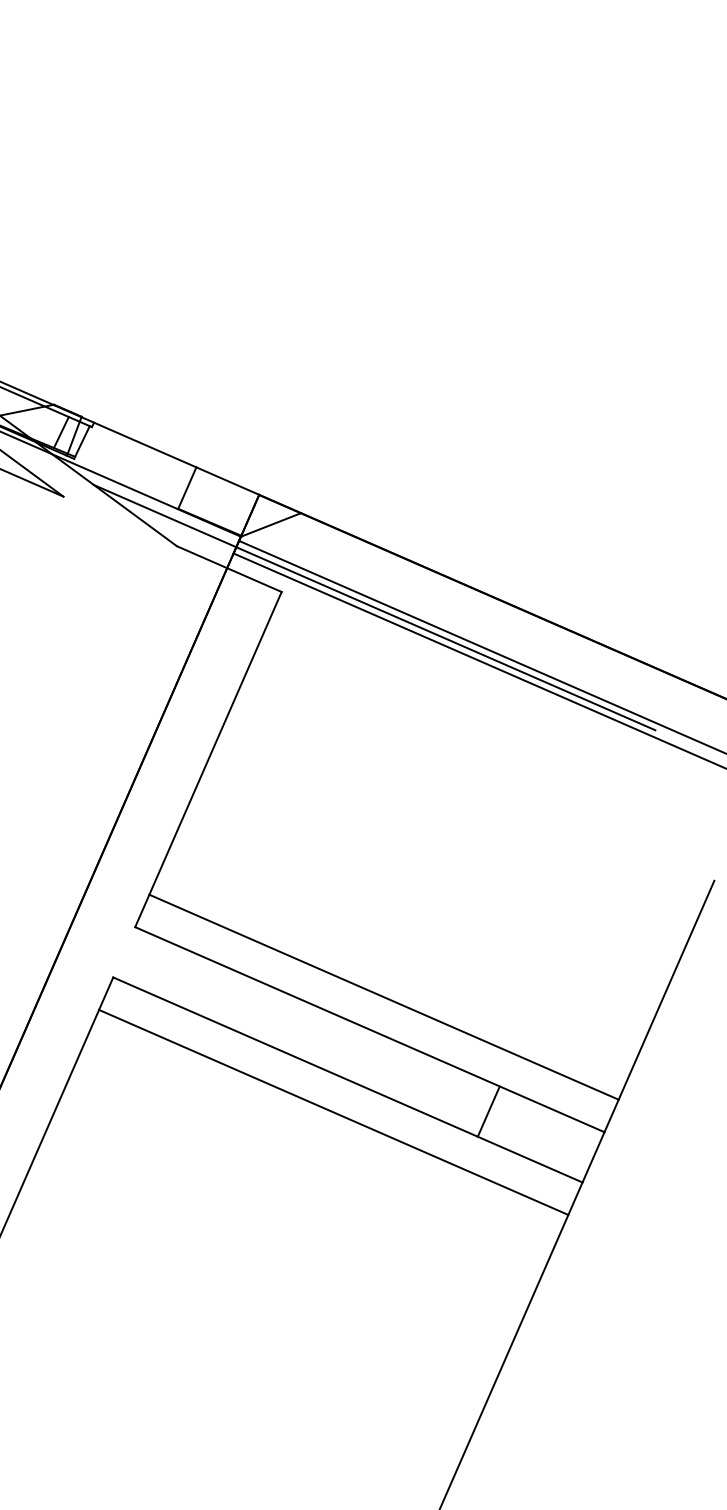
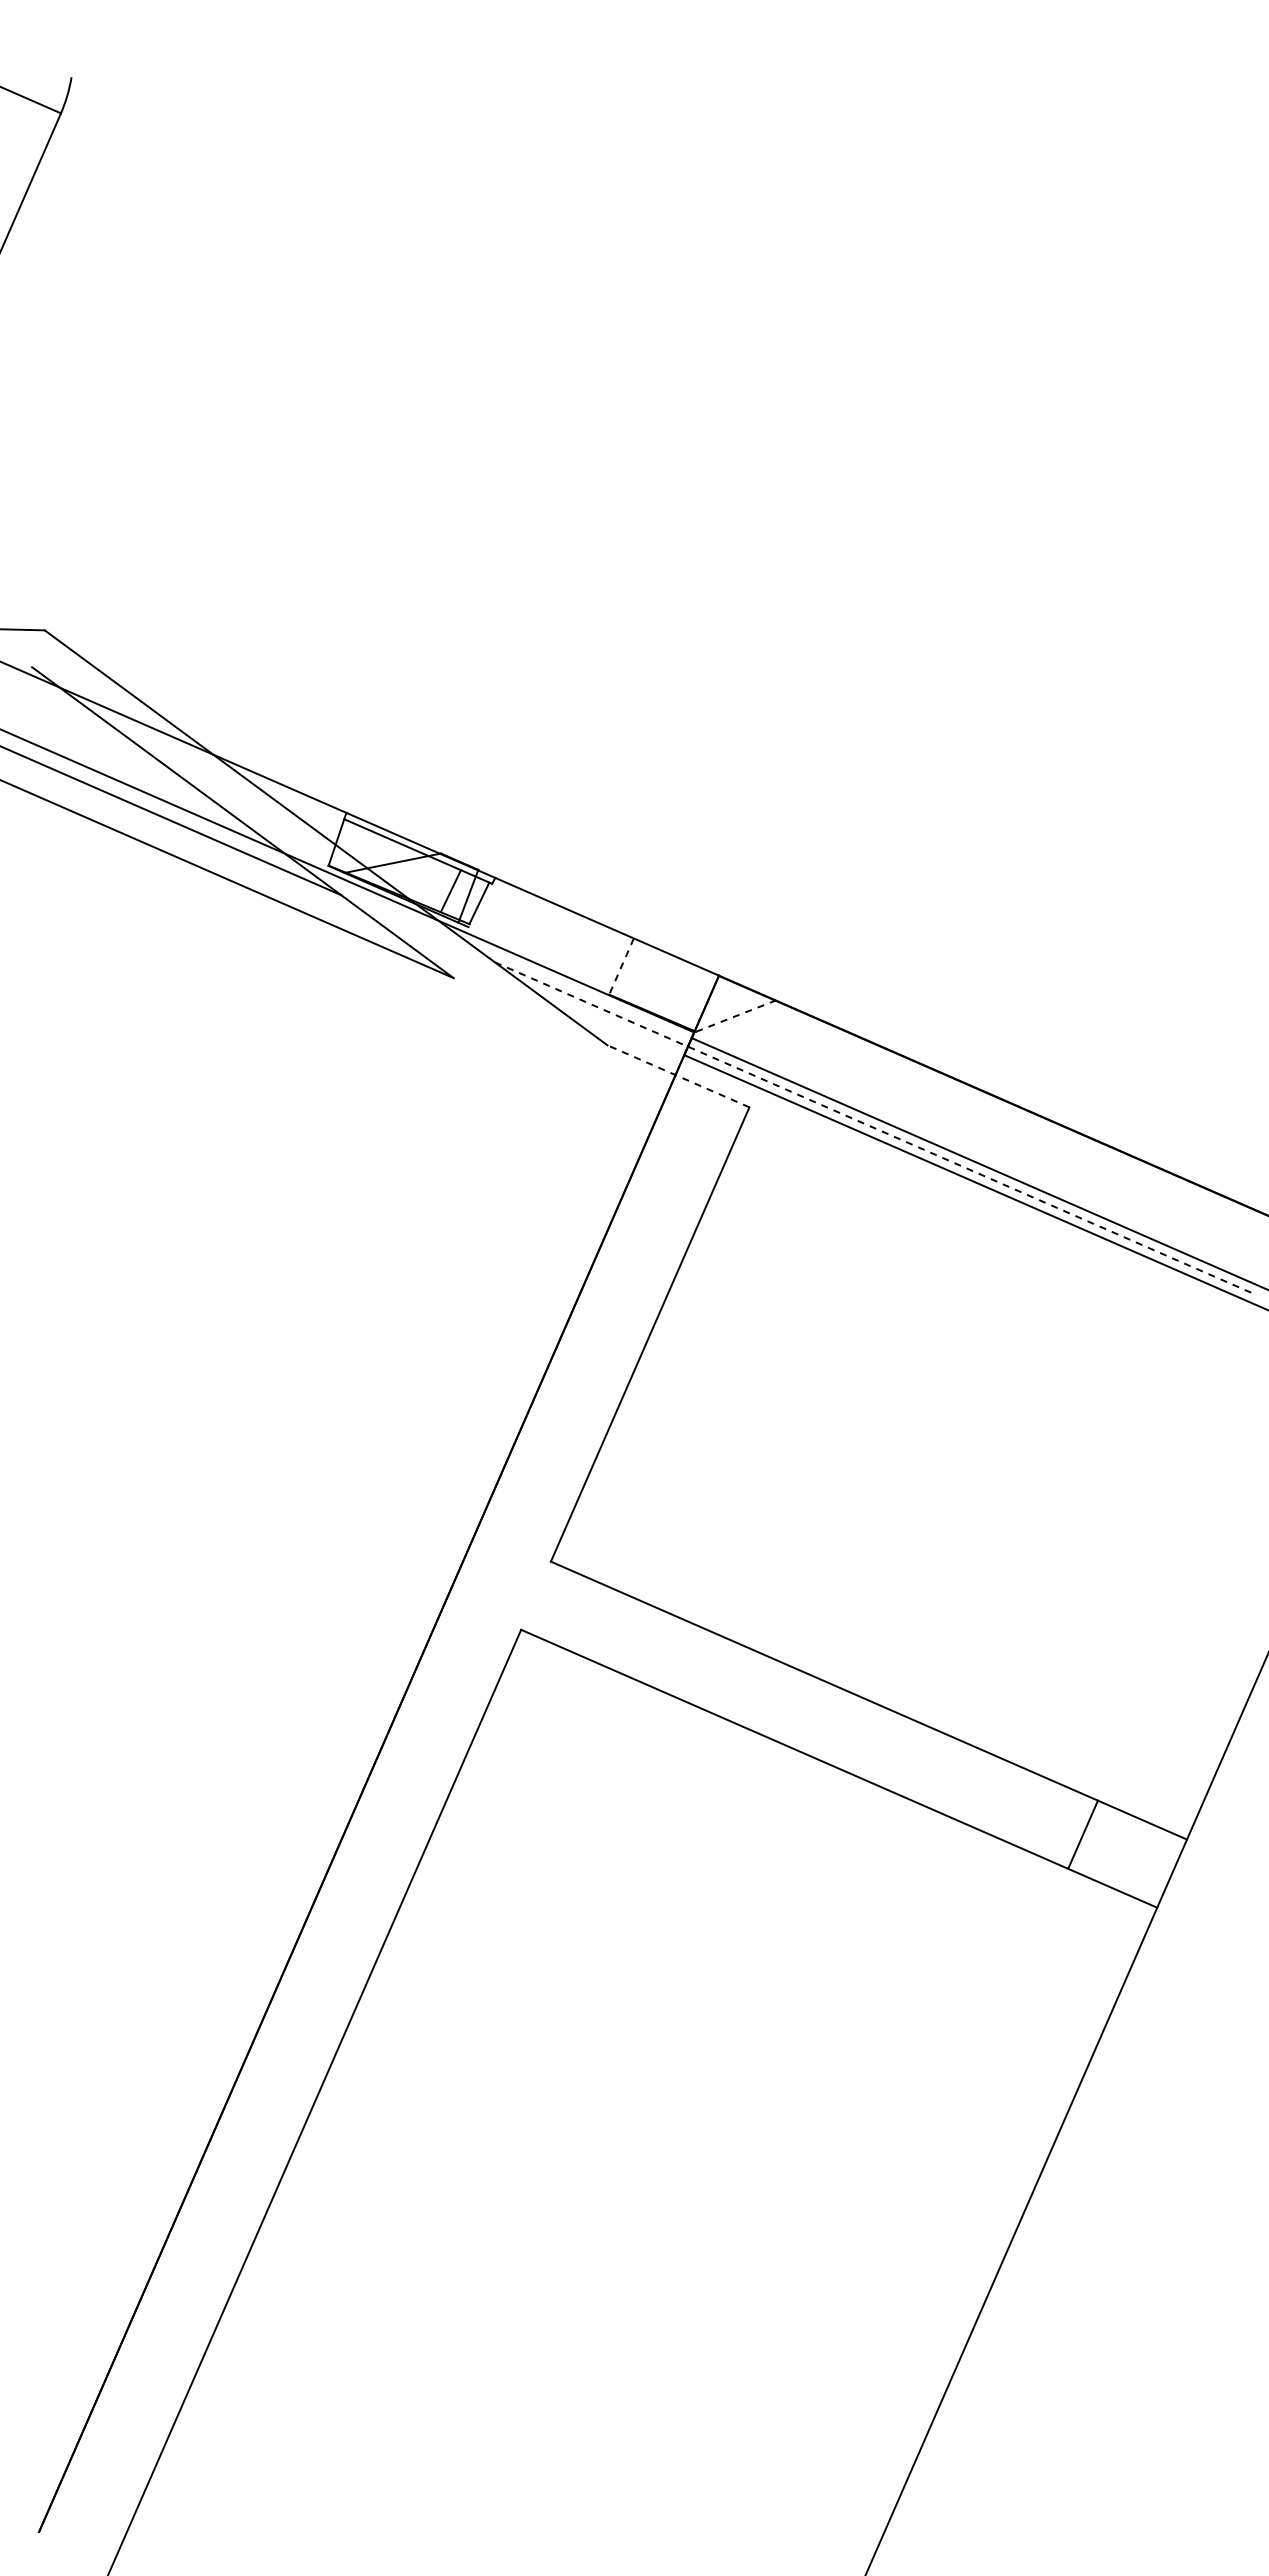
line: (187, 488) -> (621, 966), solid -> dashed
line: (272, 524) -> (736, 1016), solid -> dashed
line: (229, 569) -> (678, 1076), solid -> dashed
line: (374, 607) -> (875, 1128), solid -> dashed
line: (384, 997) -> (888, 1656), removed
line: (489, 1111) -> (1083, 1834), moved
line: (333, 1112) -> (819, 1812), removed

